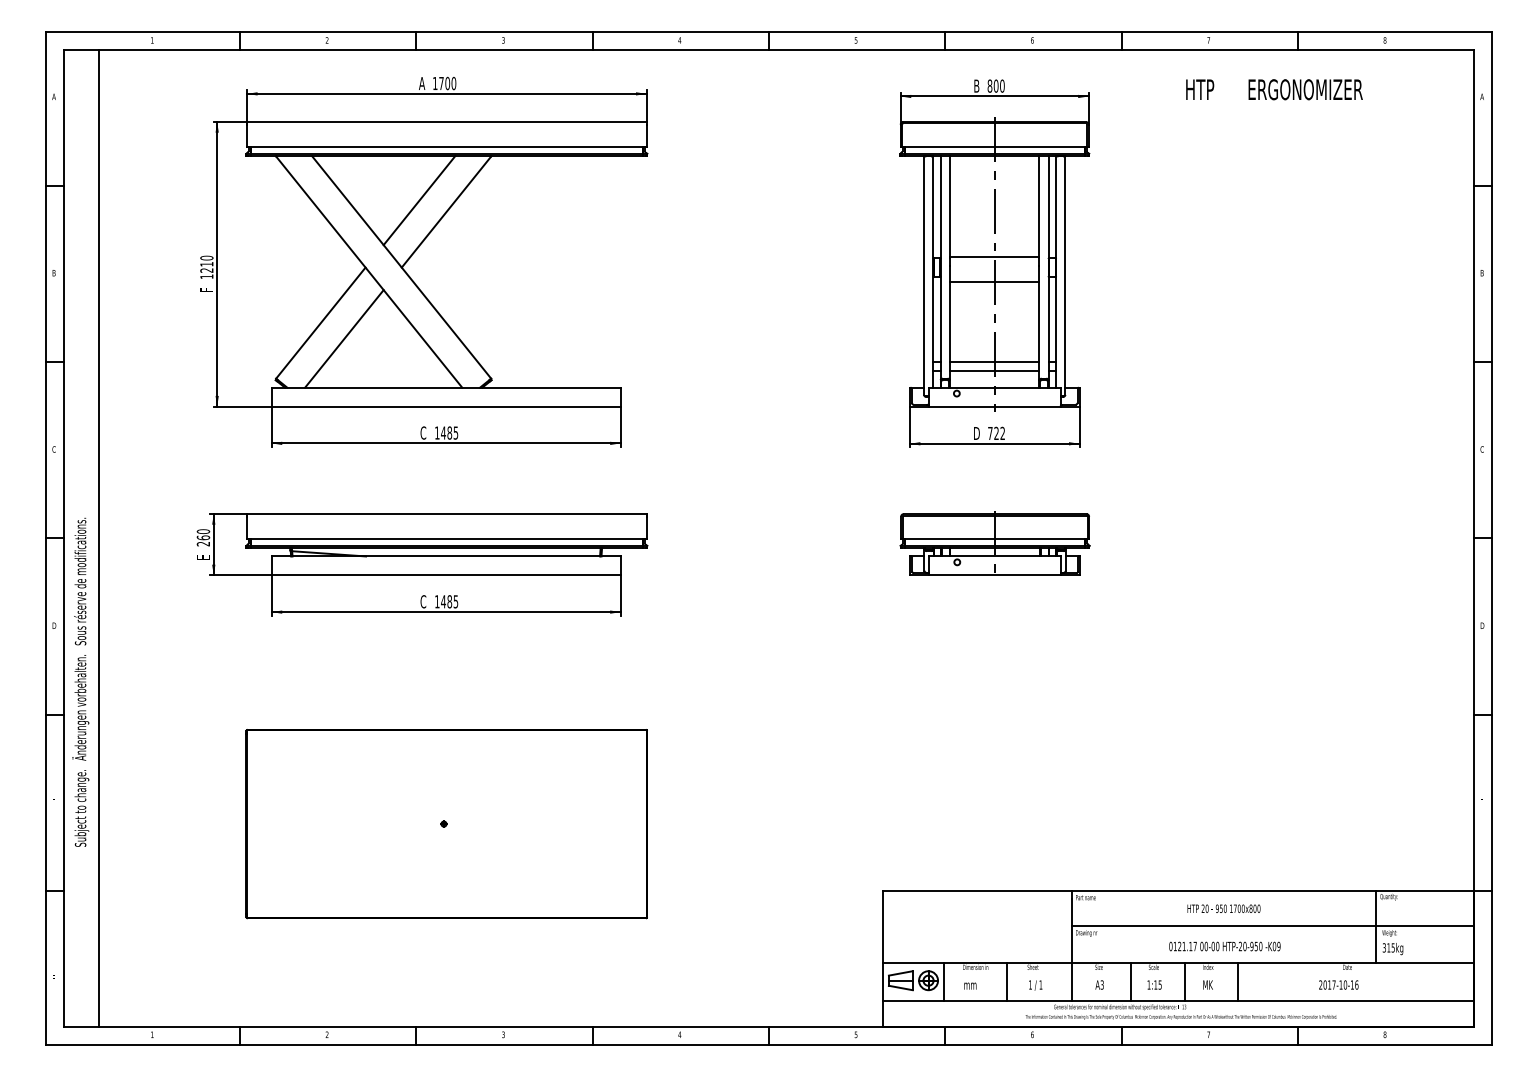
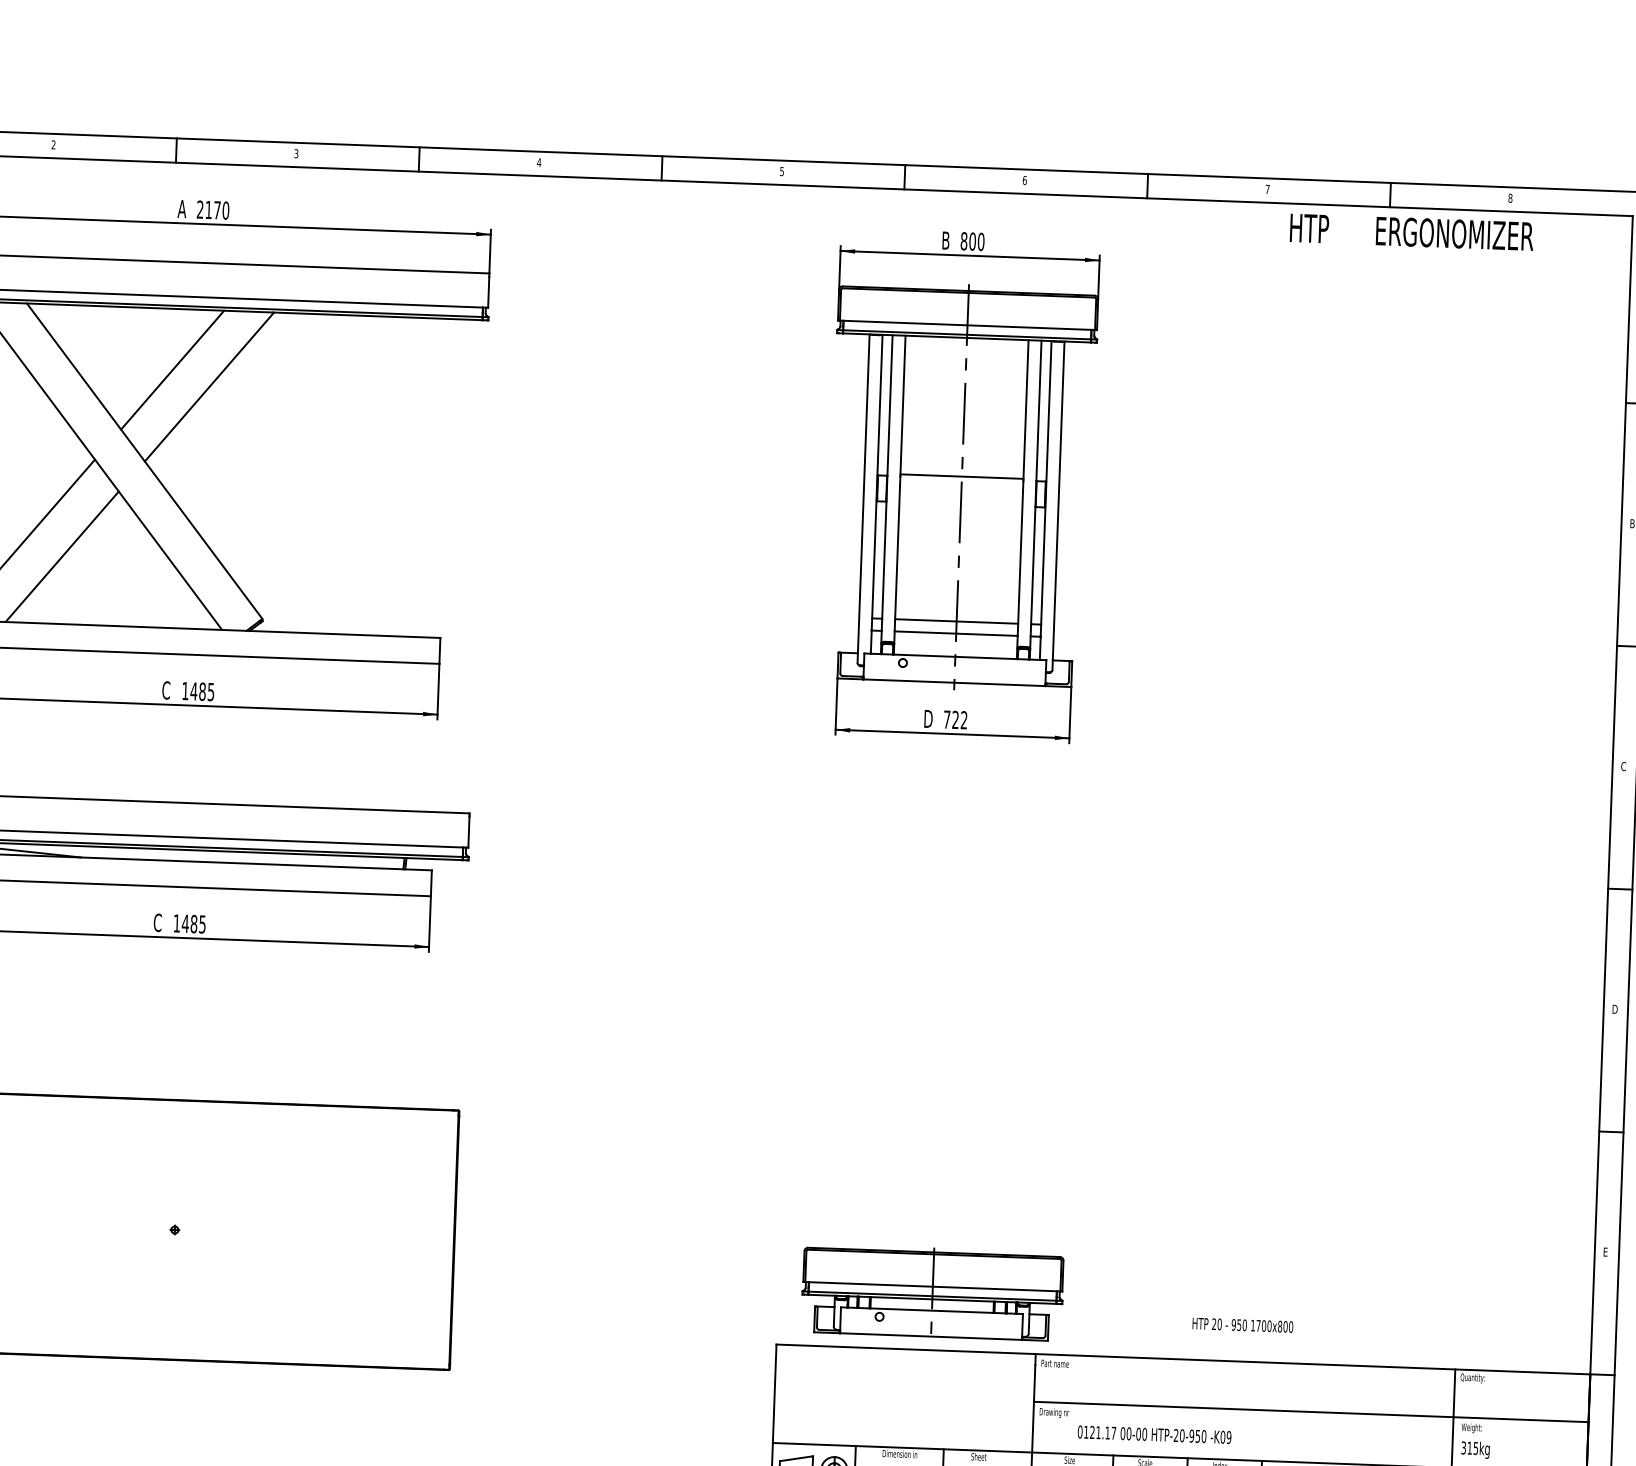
text: (441, 83) -> (208, 209), 1700 -> 2170
text: (1274, 89) -> (1411, 232), moved
line: (994, 282) -> (960, 511), removed
part: (994, 543) -> (931, 1292), moved
text: (1223, 908) -> (1242, 1324), moved
text: (1224, 946) -> (1154, 1434), moved

